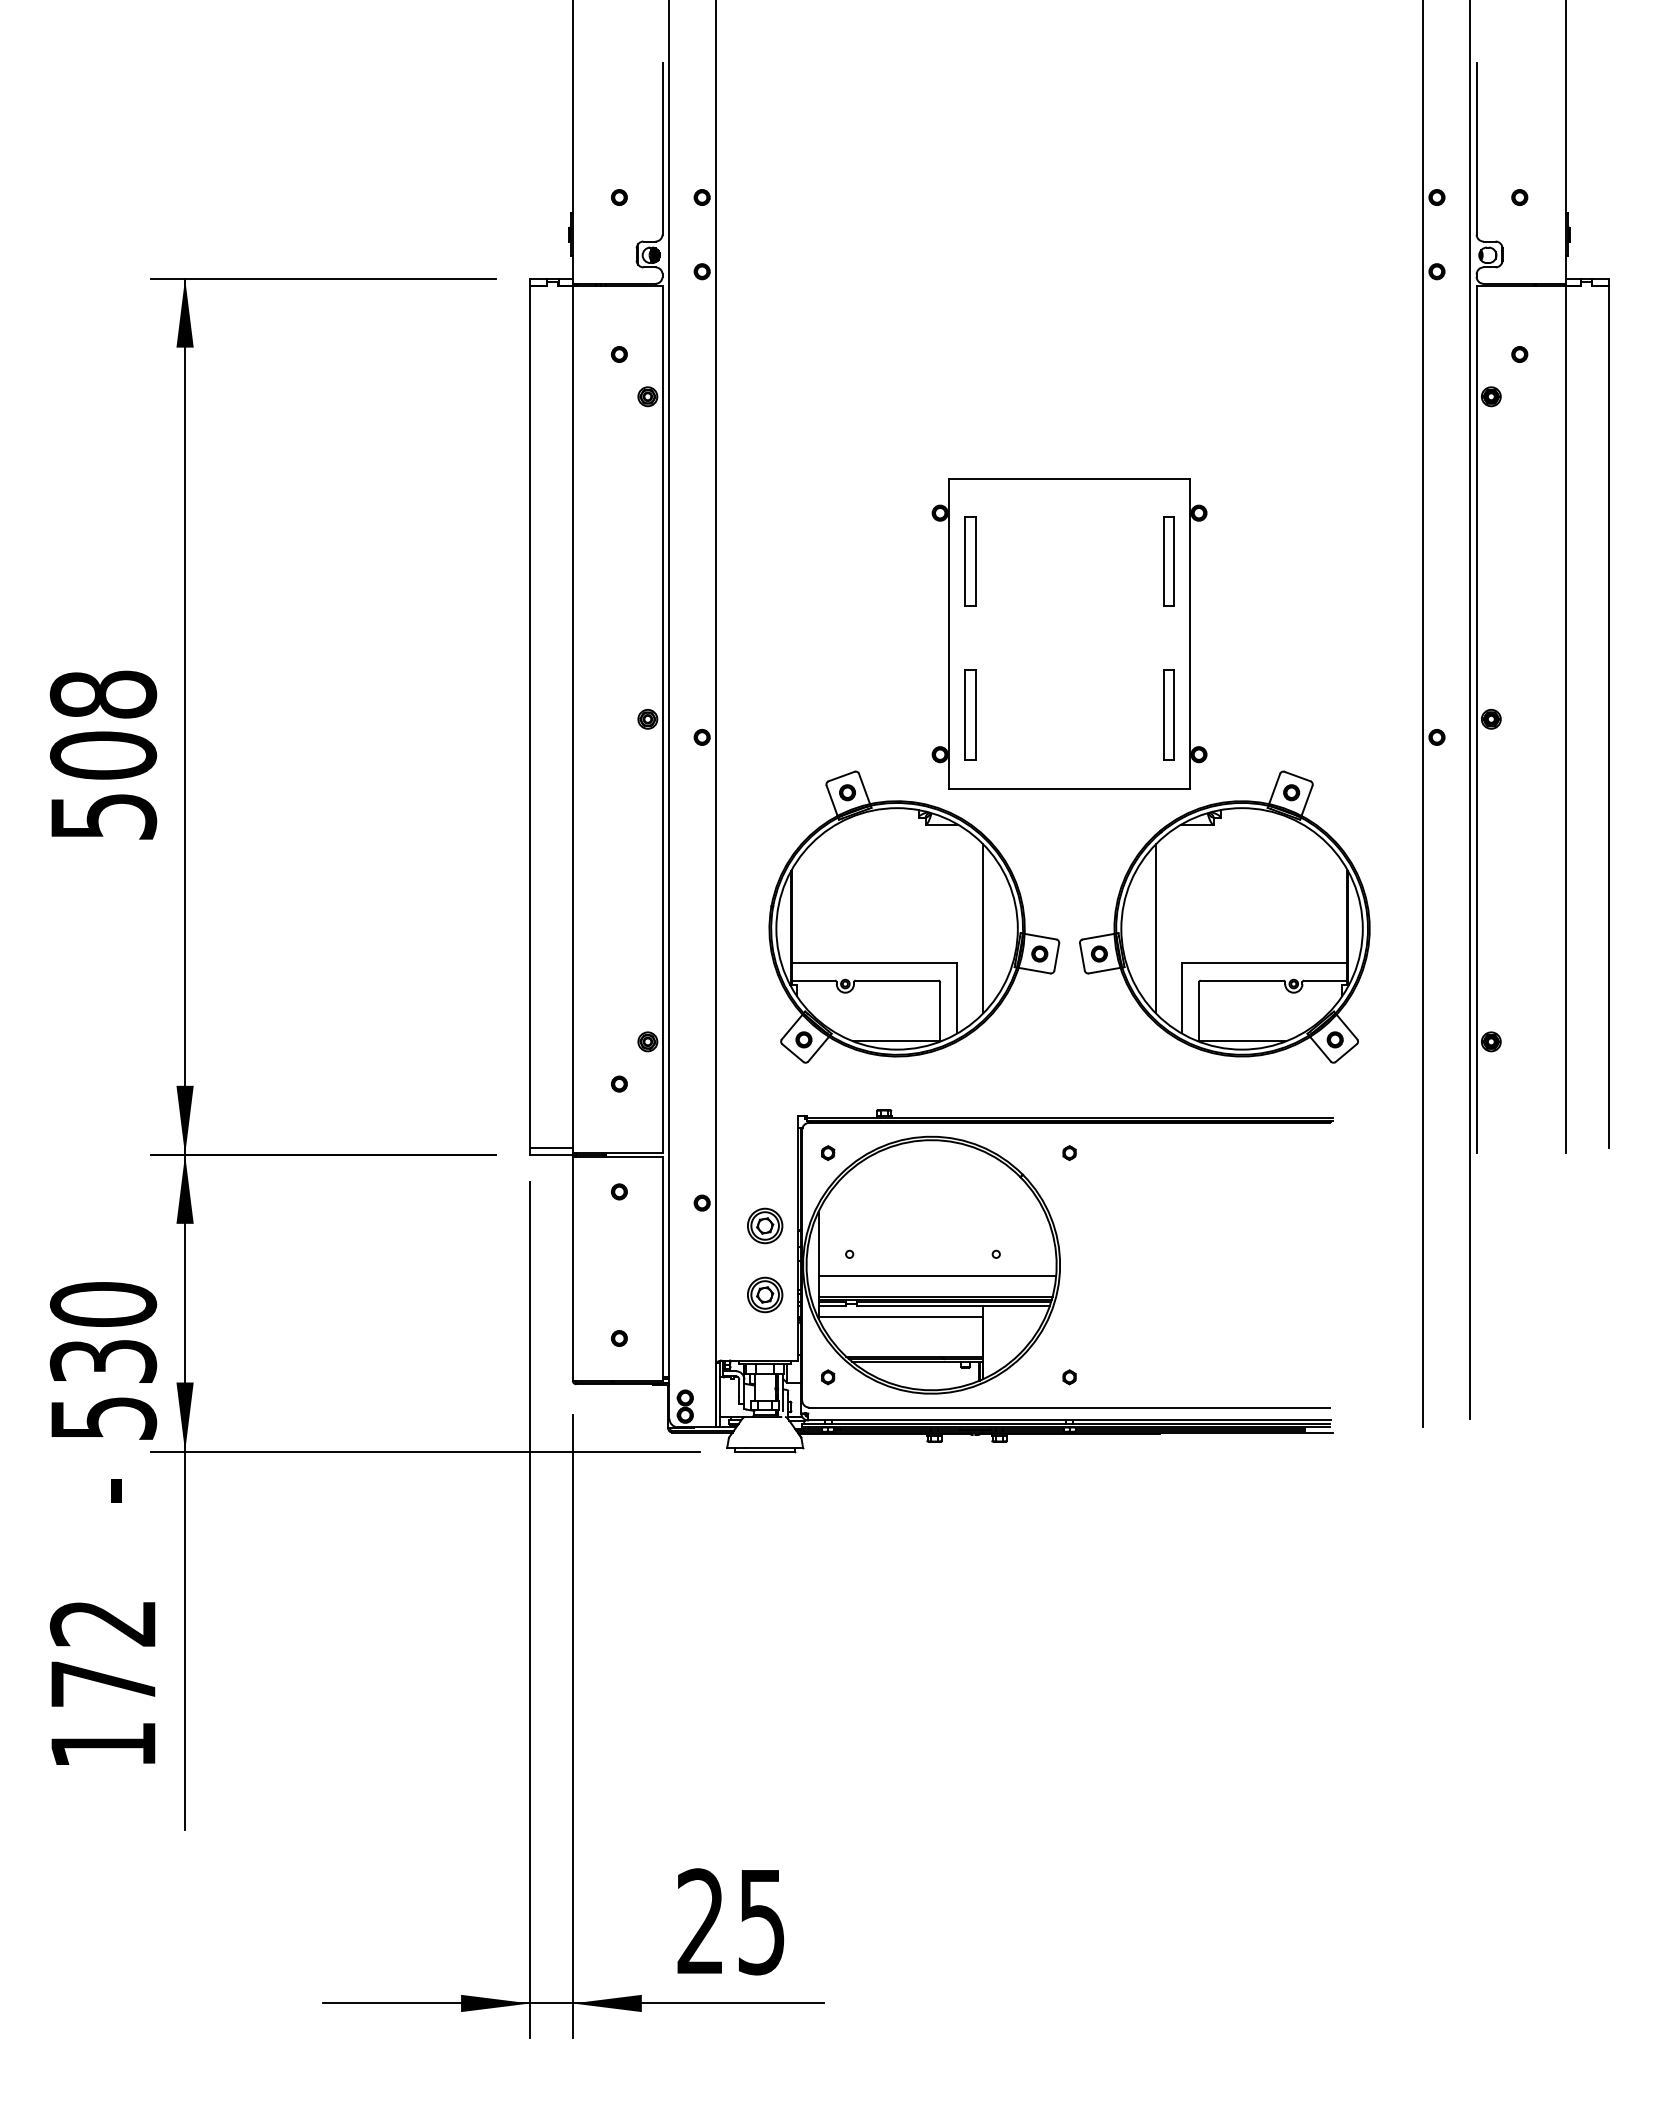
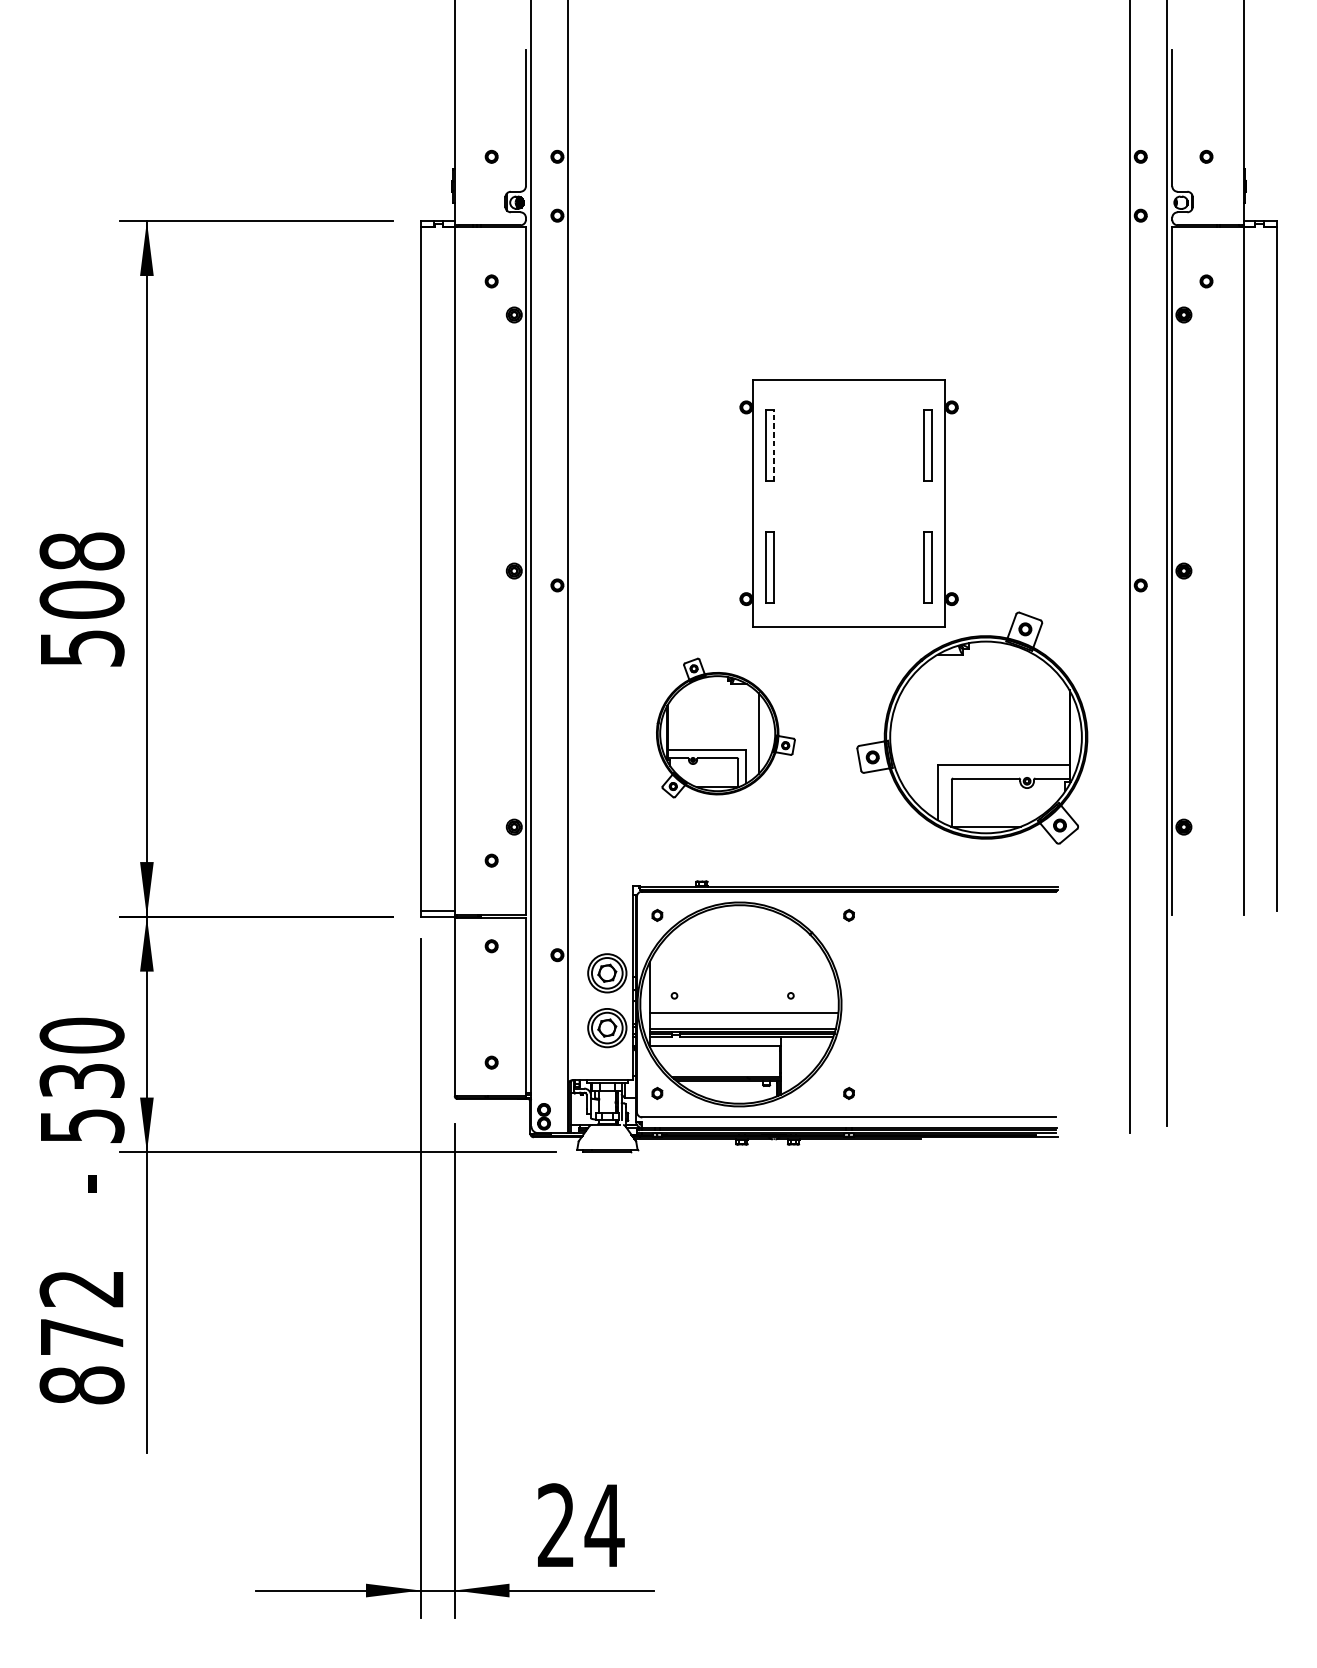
line: (975, 561) -> (774, 445), solid -> dashed
part: (914, 916) -> (725, 727), size x0.6
line: (1155, 928) -> (917, 737), removed
part: (765, 1225) -> (607, 972), size x1.4
part: (765, 1294) -> (607, 1027), size x1.4
text: (103, 1744) -> (82, 1384), 172 -> 872
text: (761, 1922) -> (604, 1526), 25 -> 24

